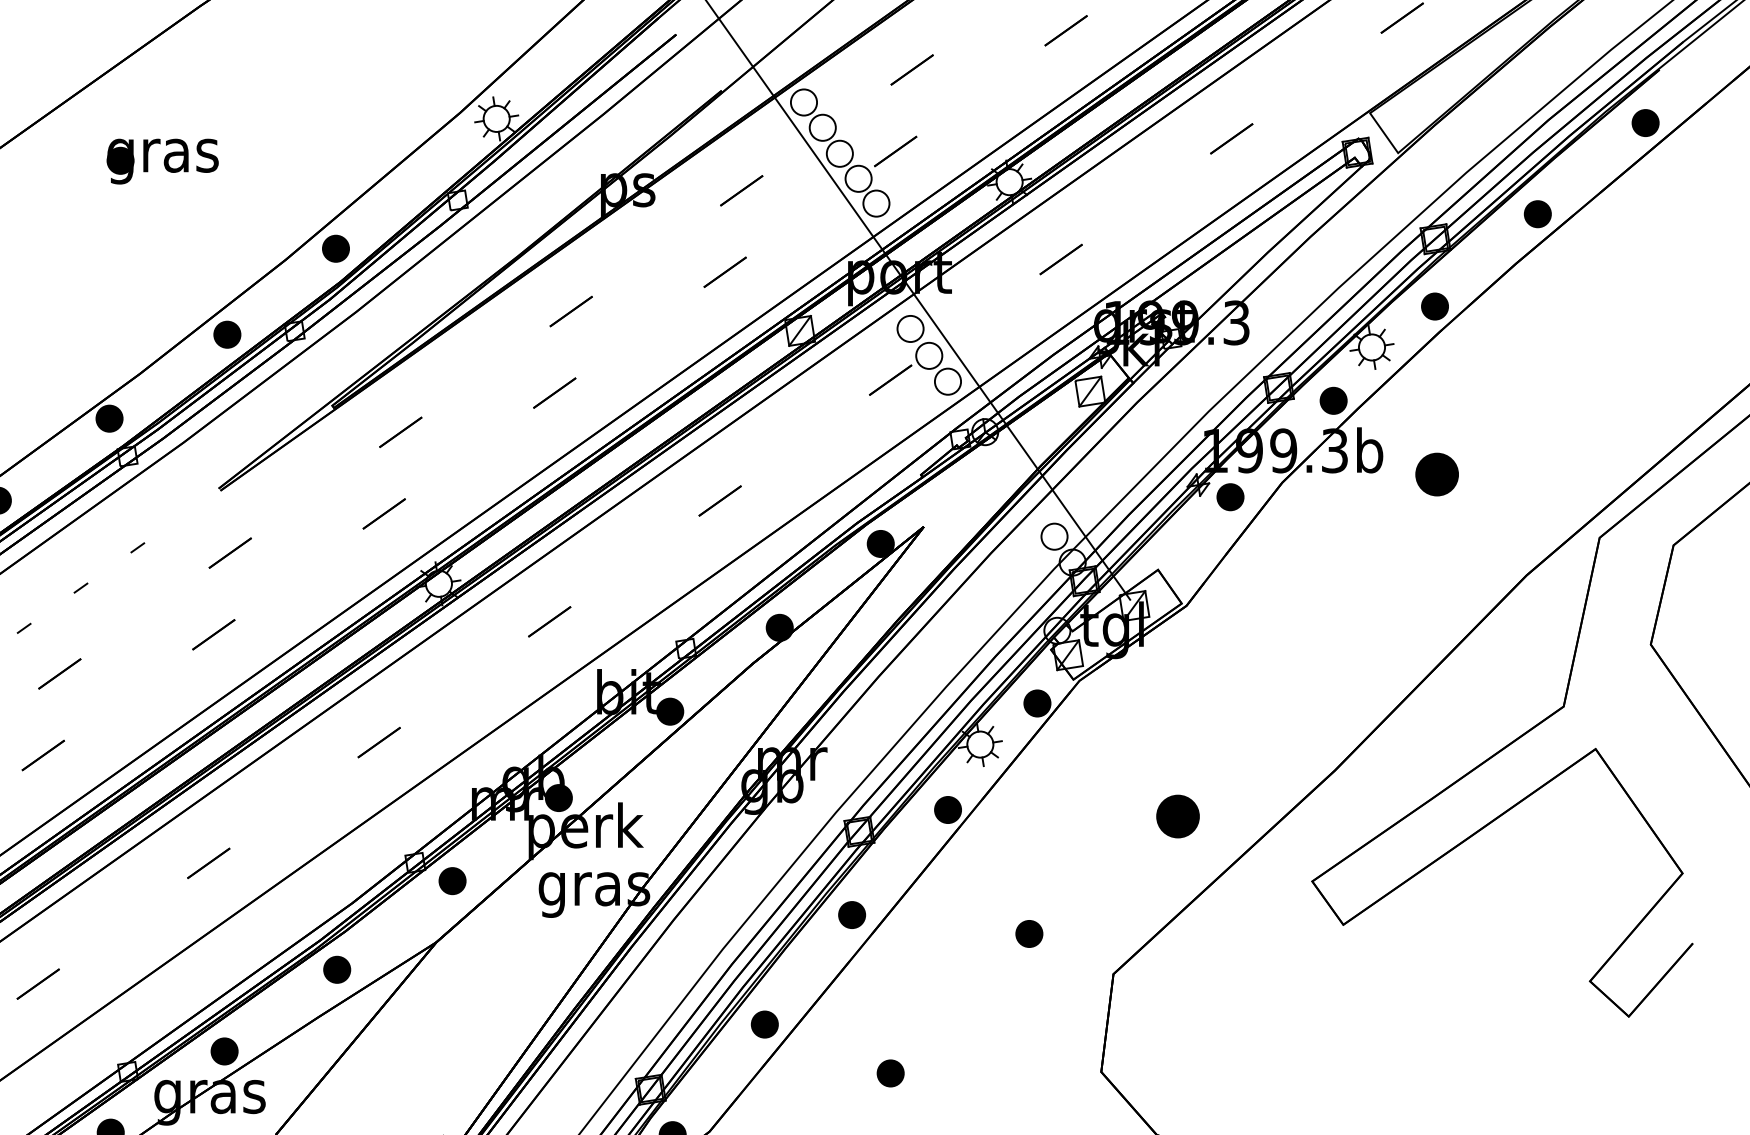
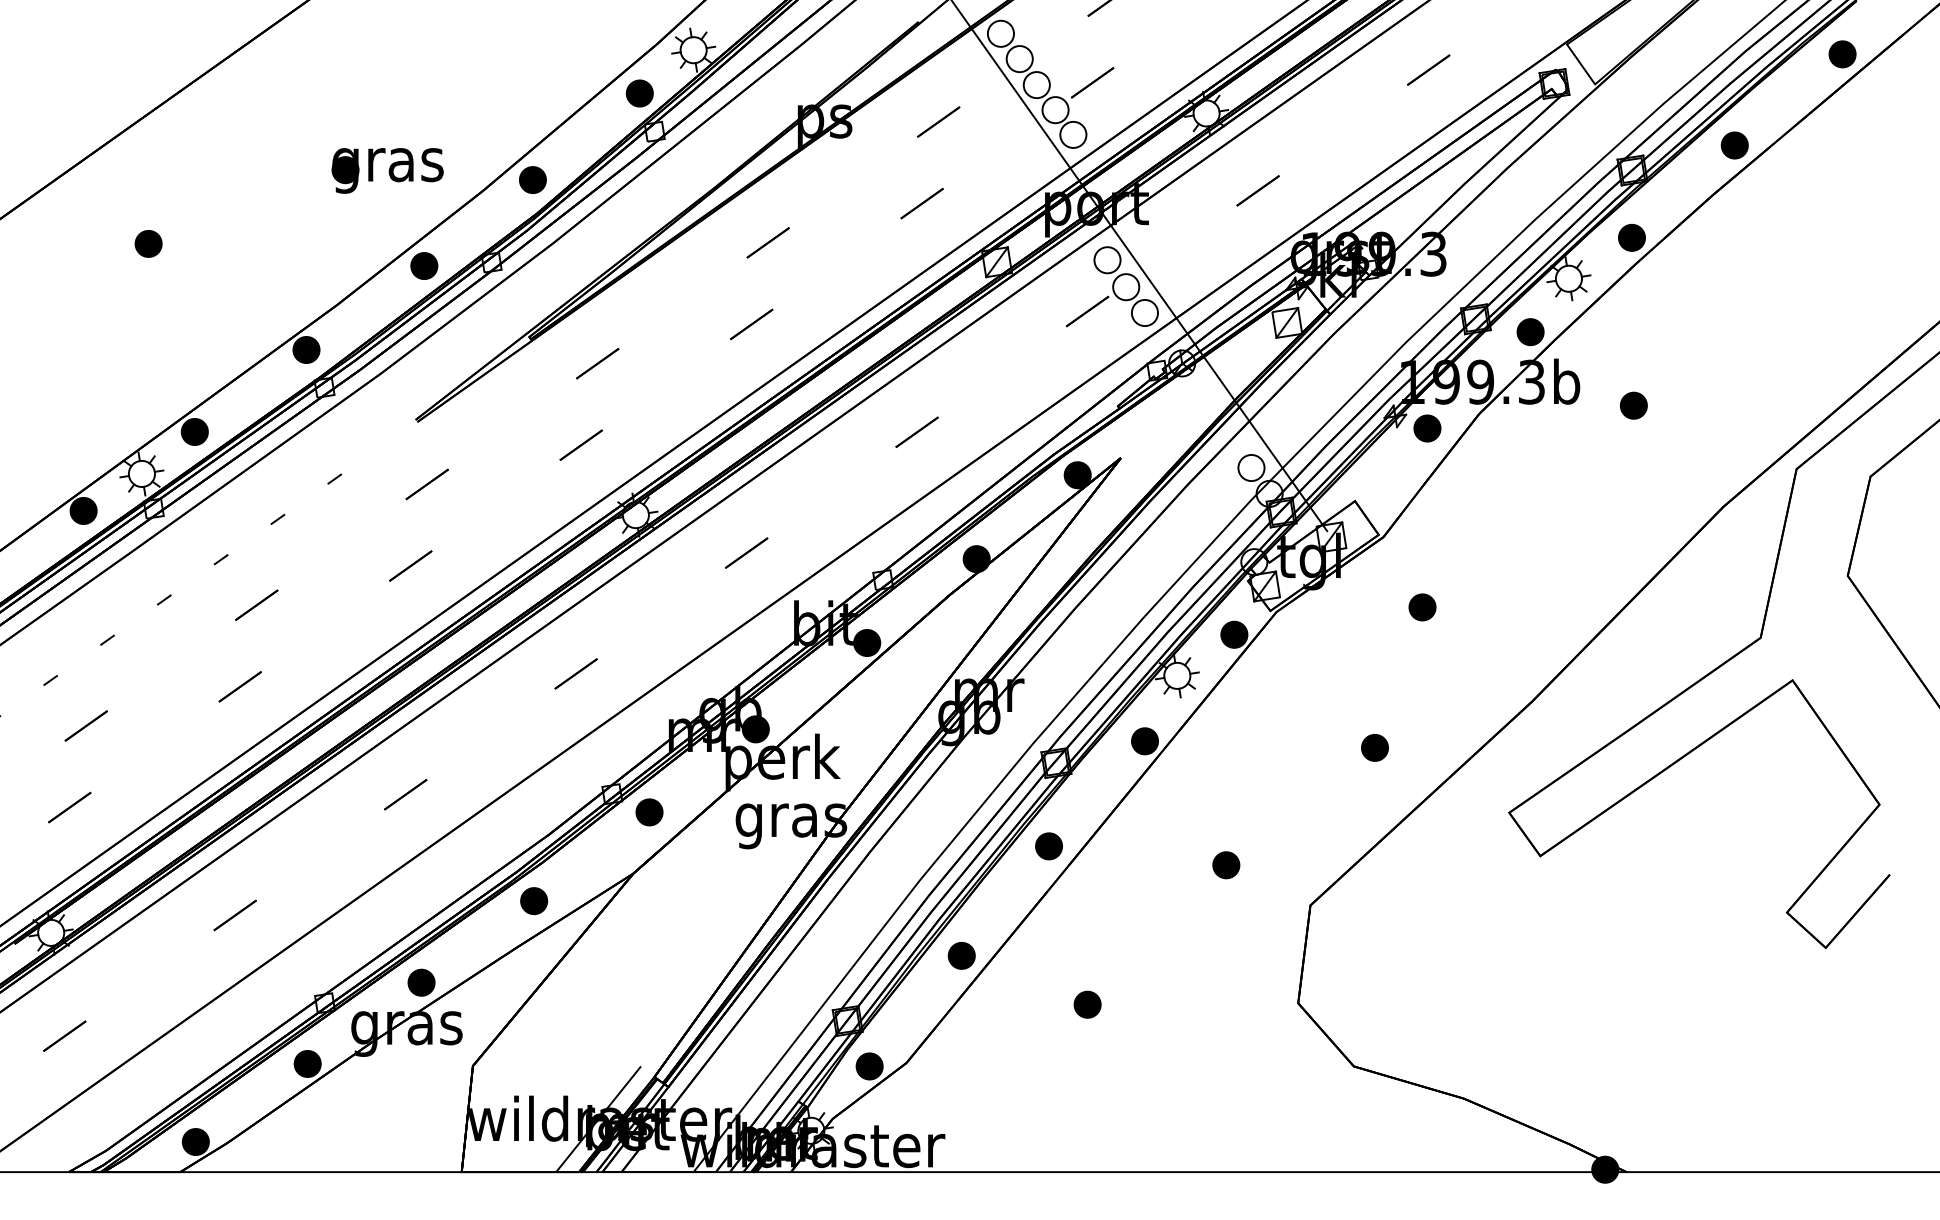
part: (162, 161) -> (387, 170), moved
part: (442, 162) -> (639, 93), added
part: (1436, 474) -> (1633, 405), size x0.62
part: (1225, 676) -> (1422, 607), added
part: (1177, 816) -> (1374, 747), size x0.62

